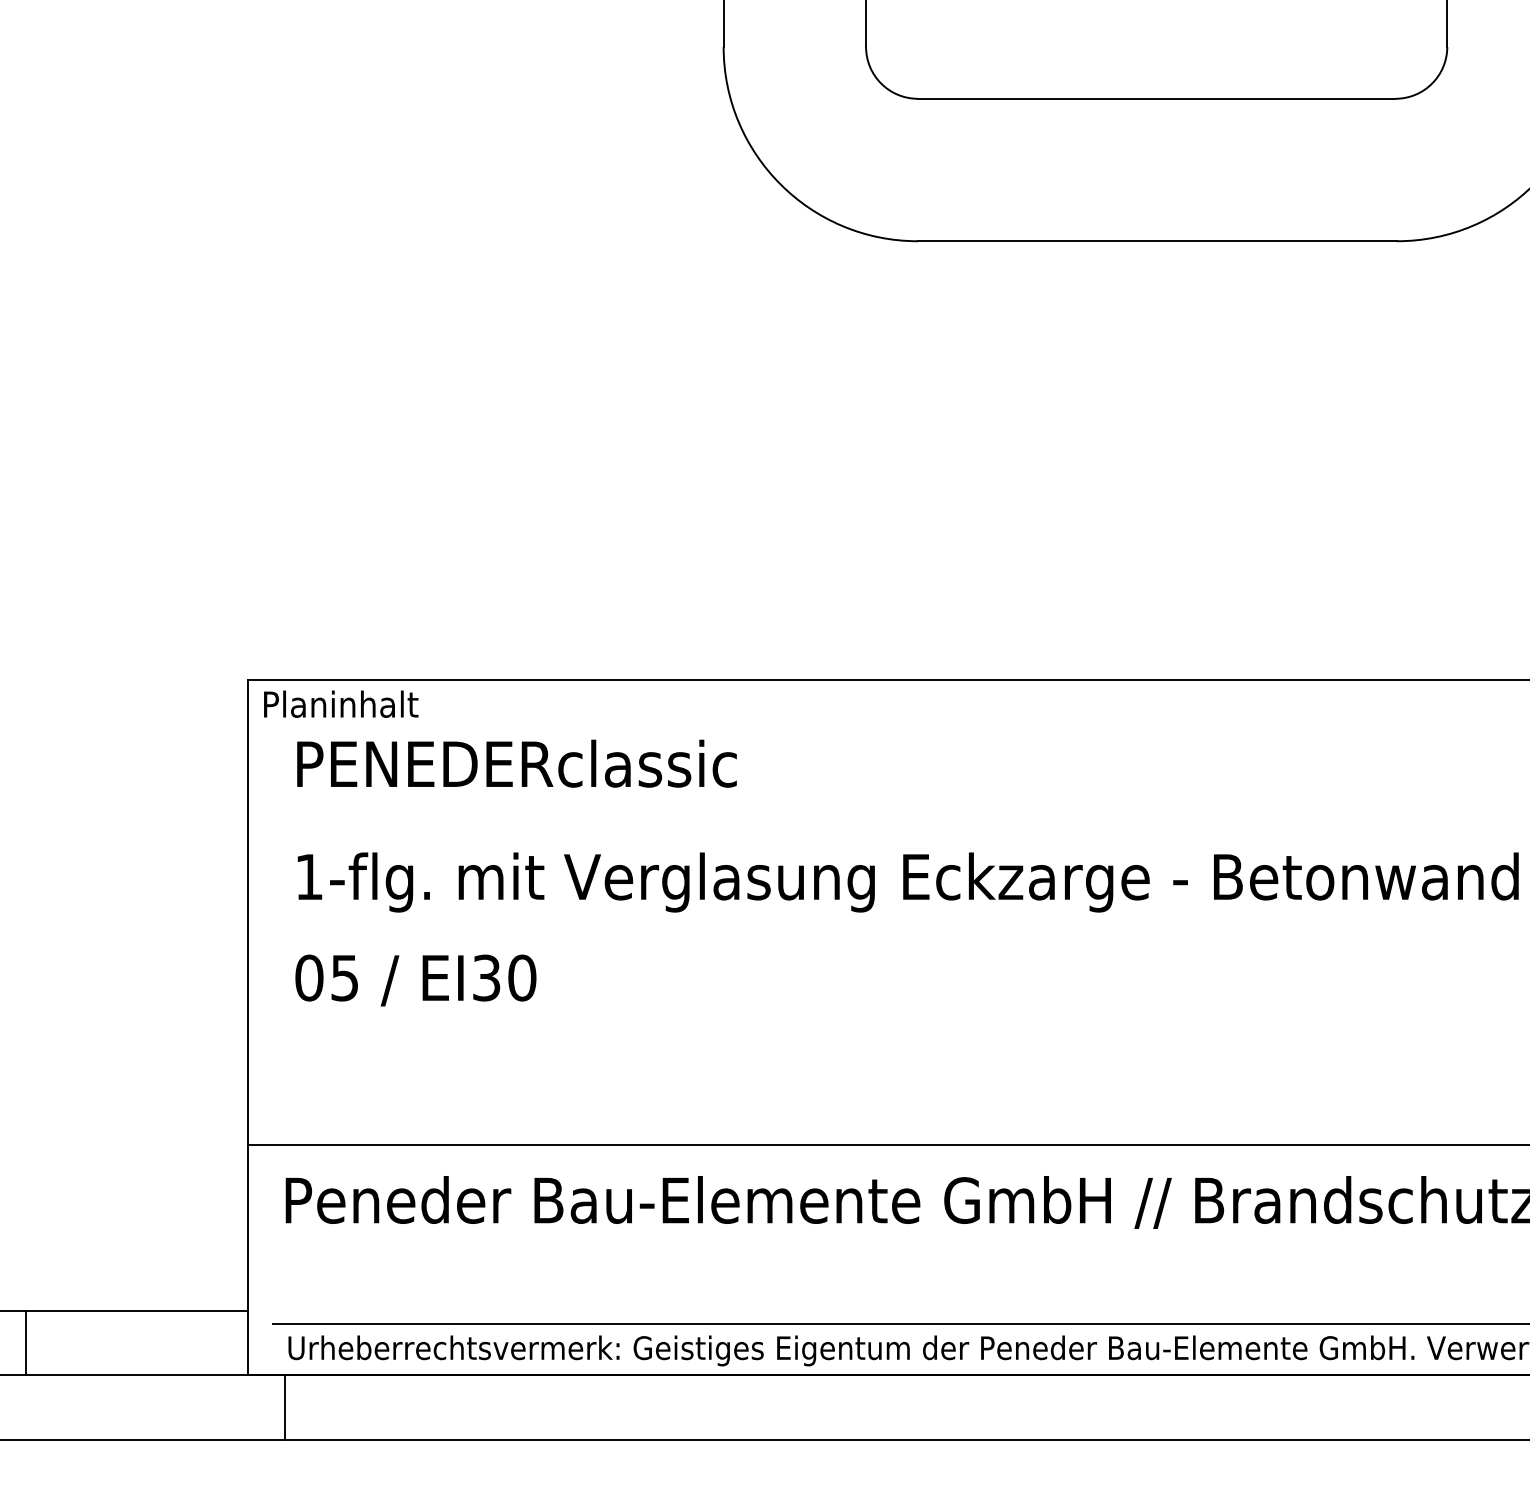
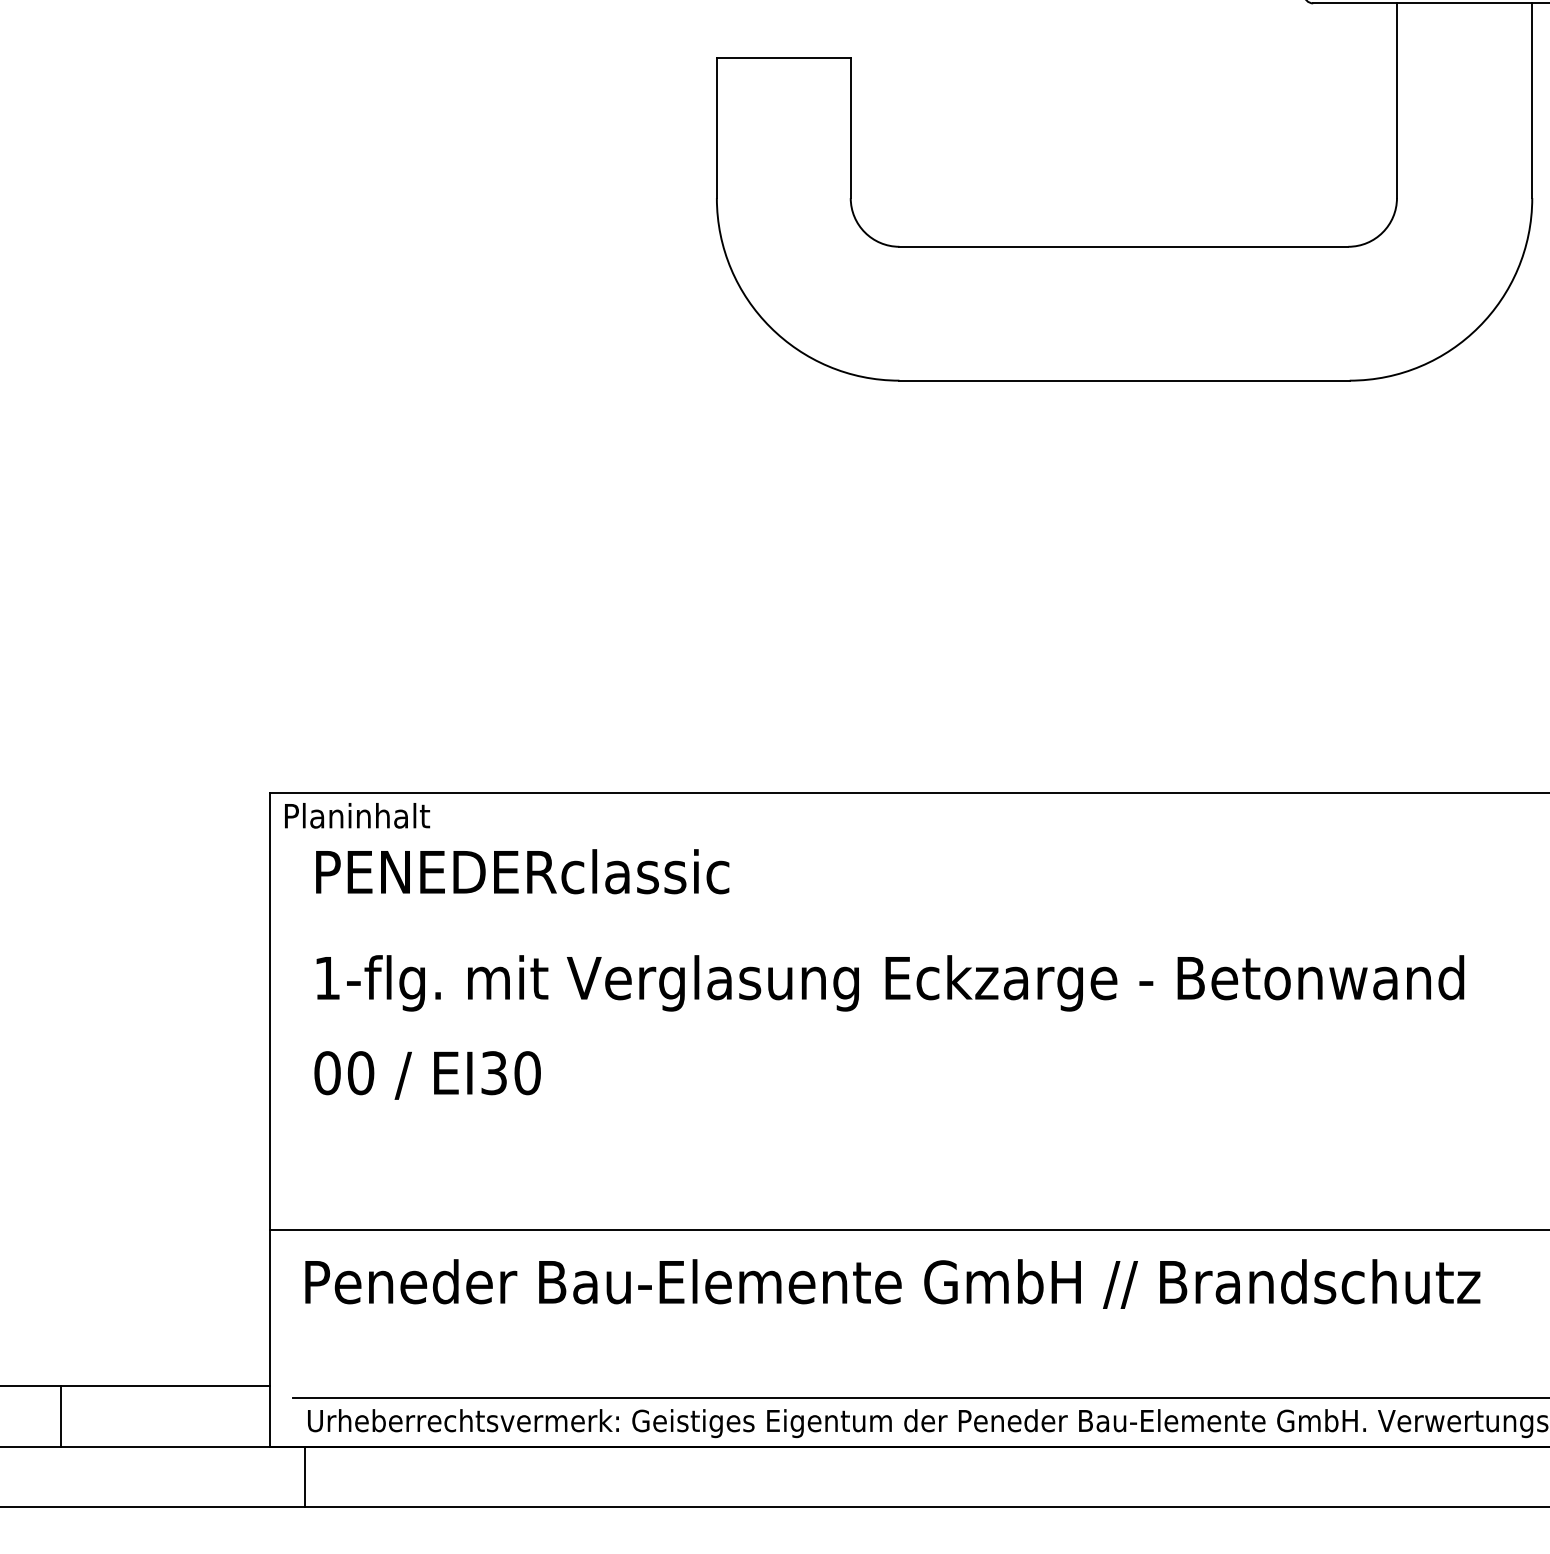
text: (344, 978) -> (360, 1073), 05 -> 00

